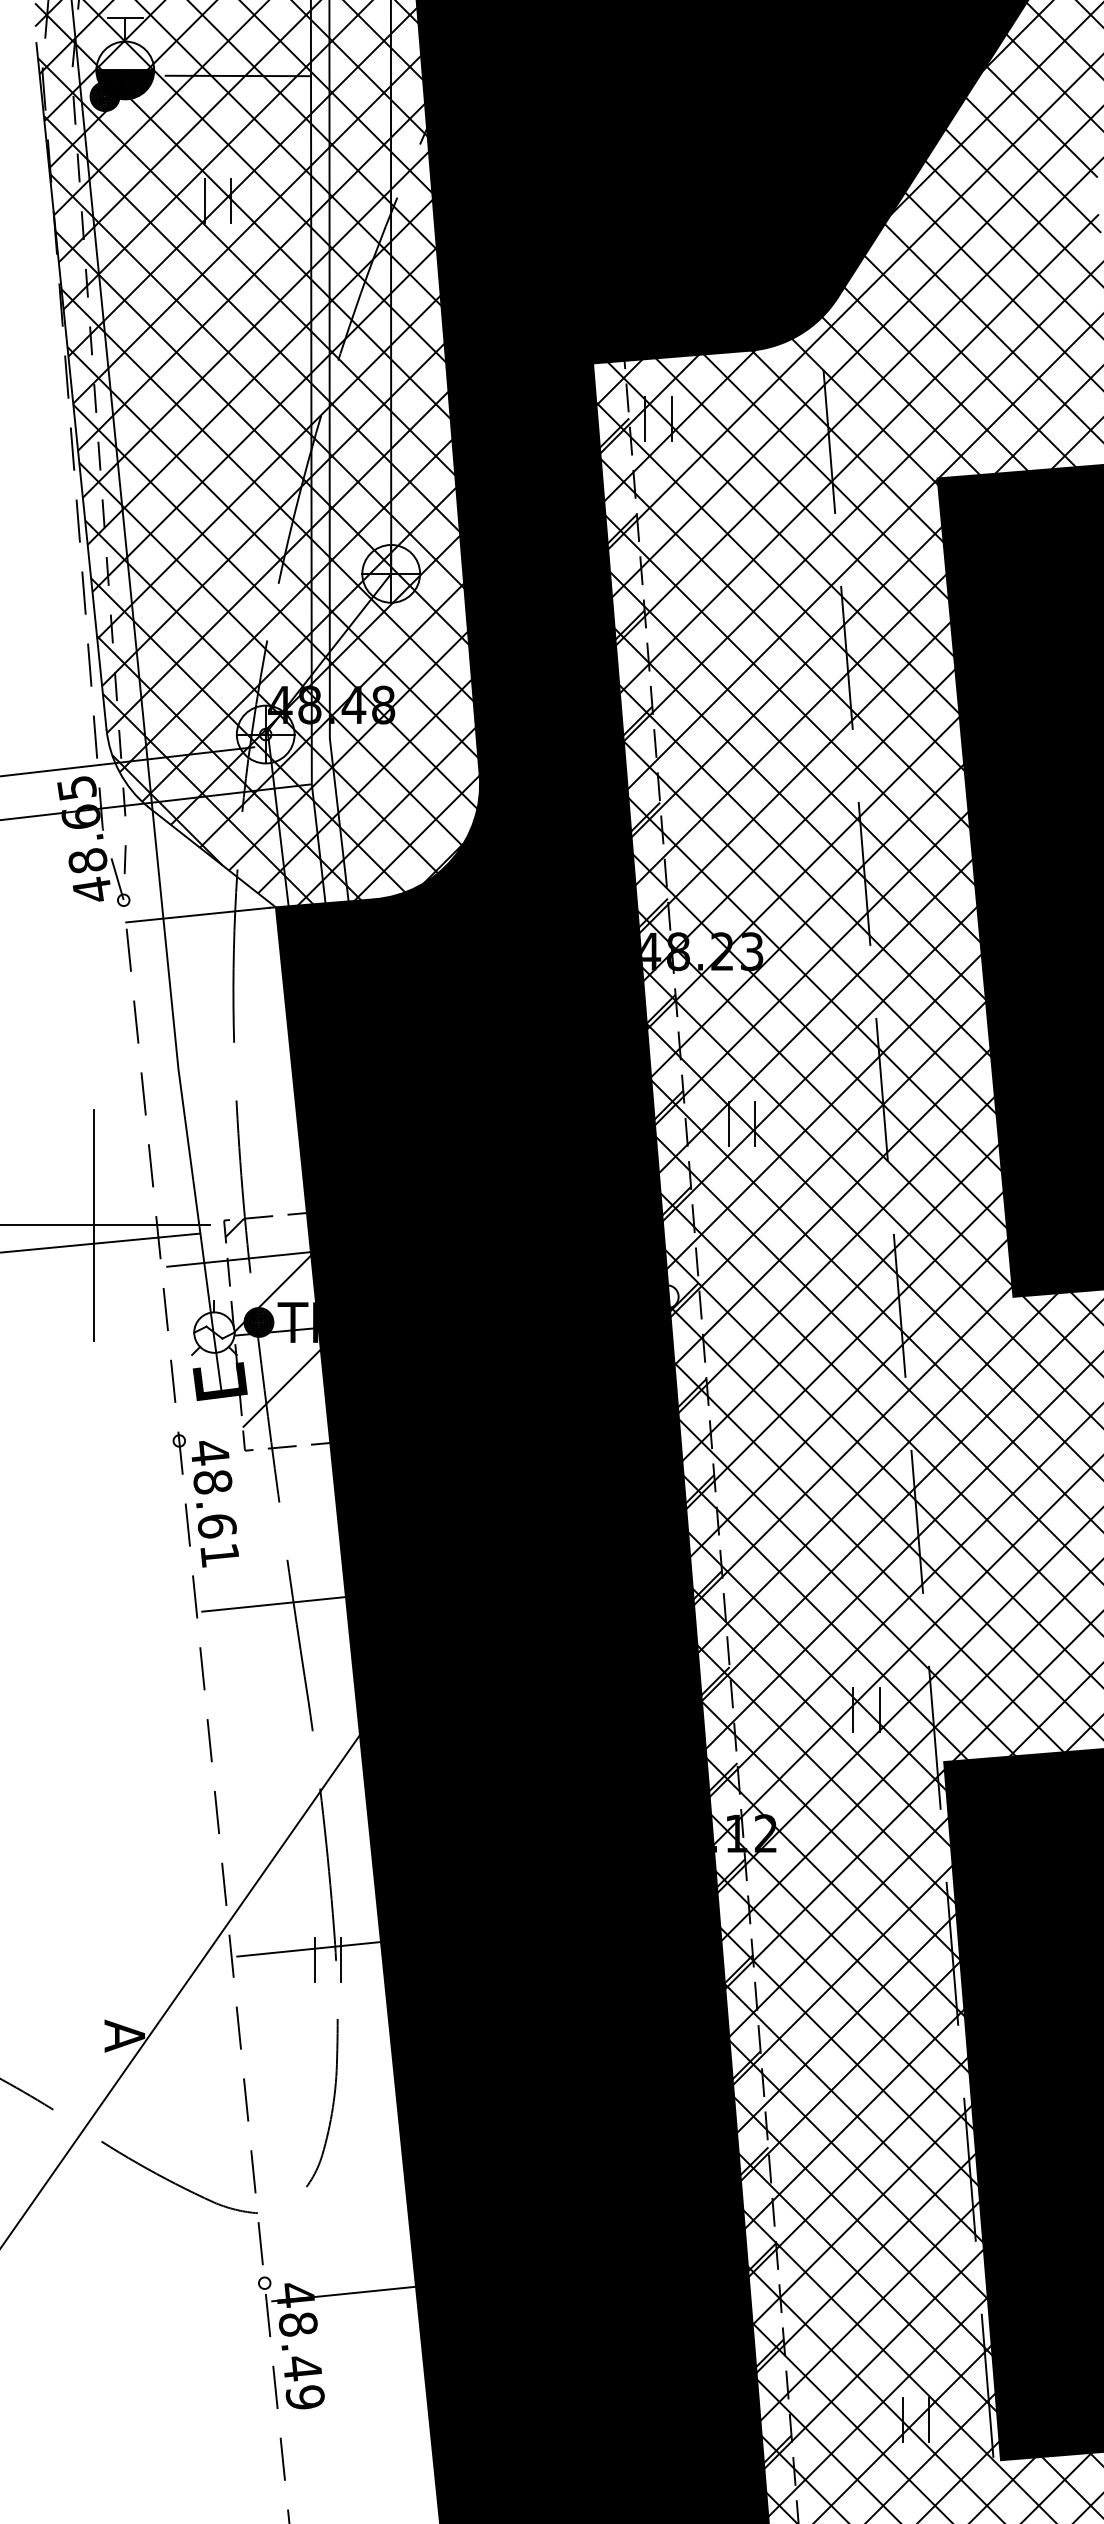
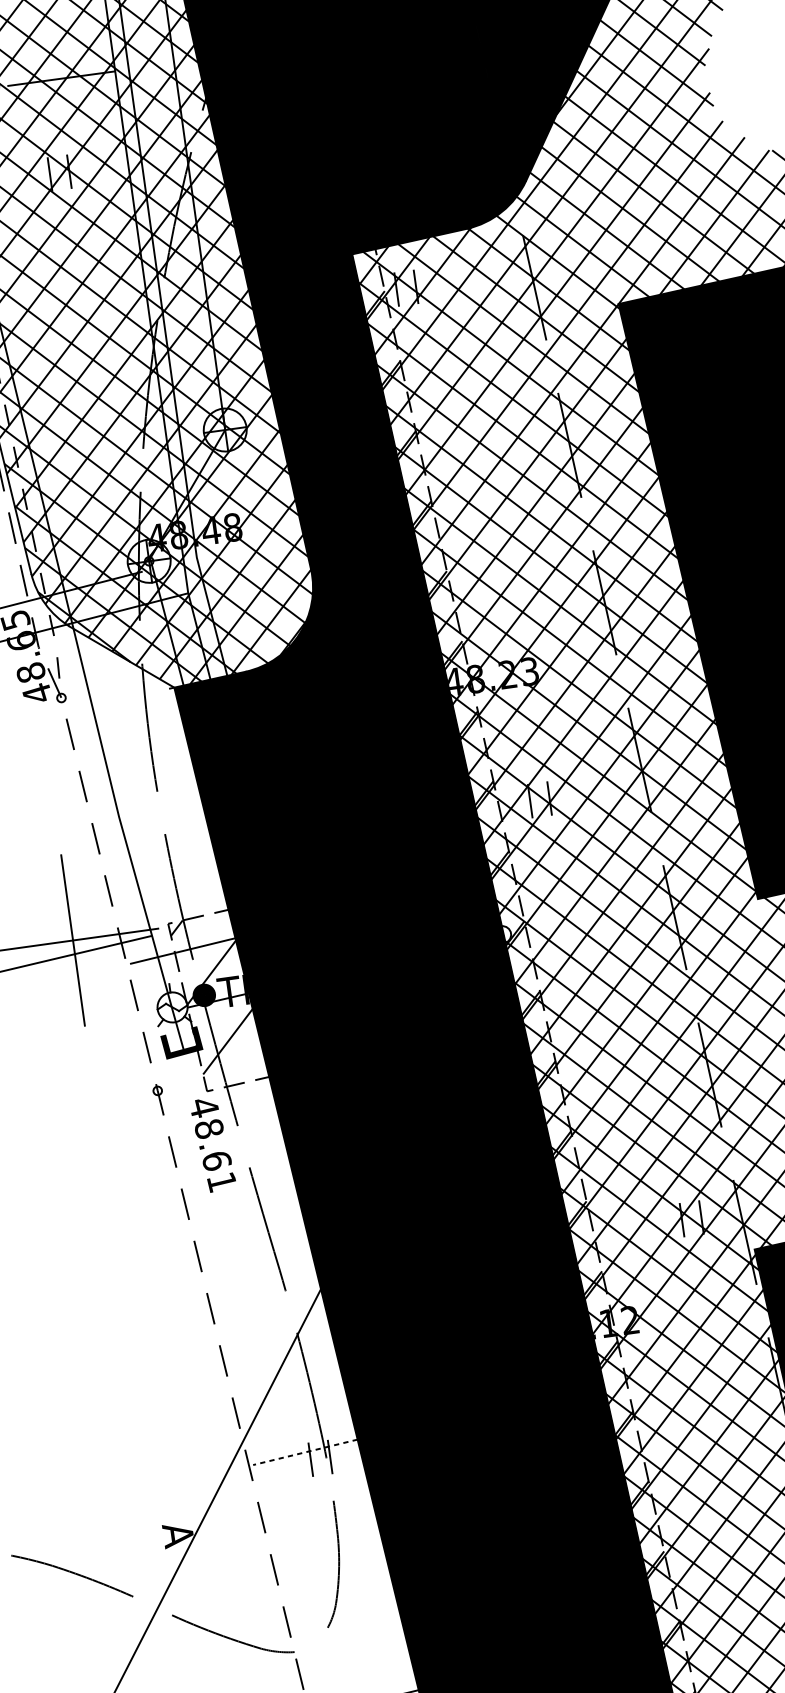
line: (197, 914) -> (117, 700), removed
text: (214, 1504) -> (212, 1145), moved
line: (273, 1604) -> (243, 1201), removed
line: (308, 1949) -> (304, 1452), solid -> dashed

